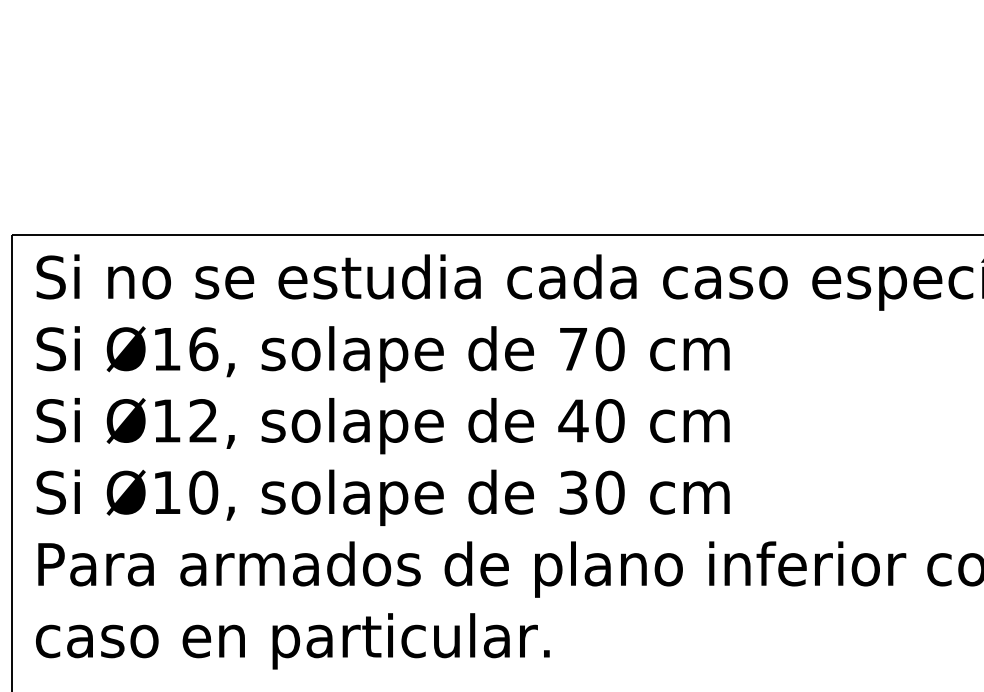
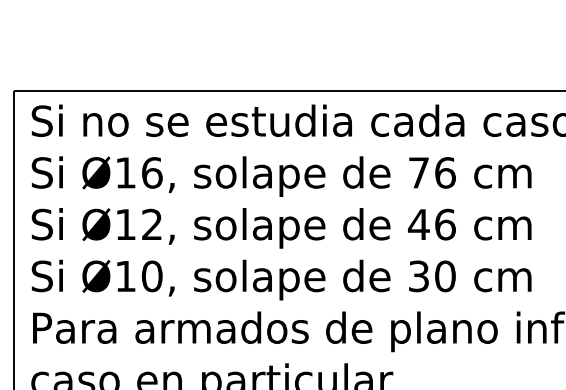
text: (609, 349) -> (444, 173), 70 -> 76
text: (609, 420) -> (444, 224), 40 -> 46

